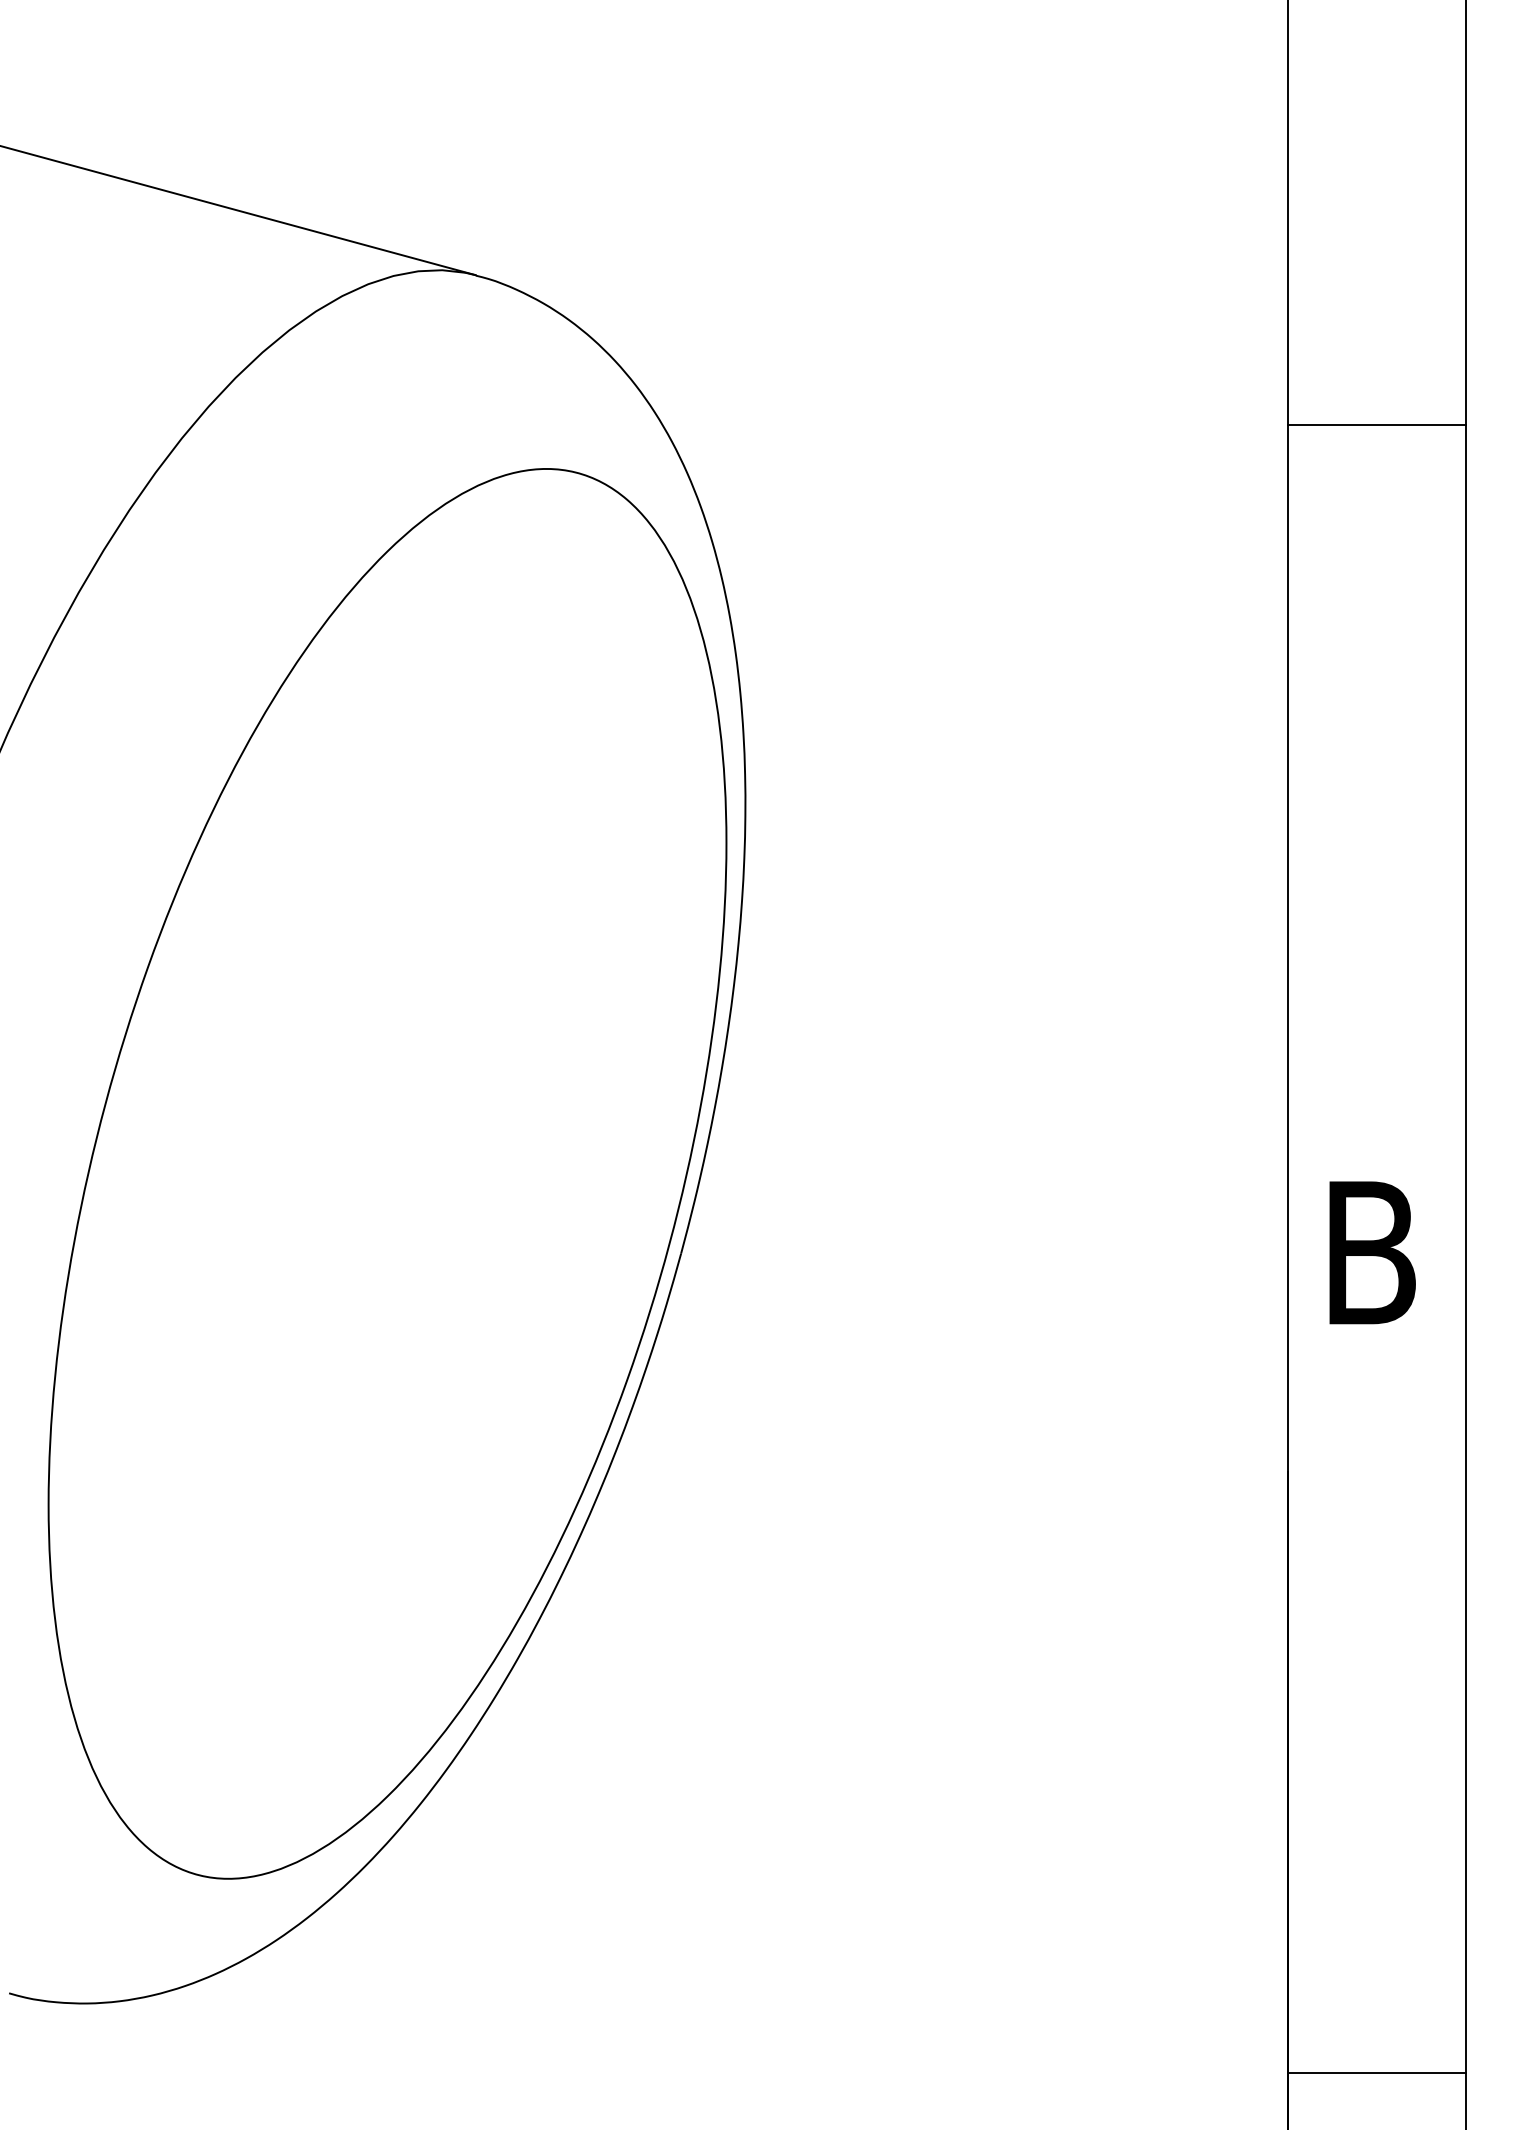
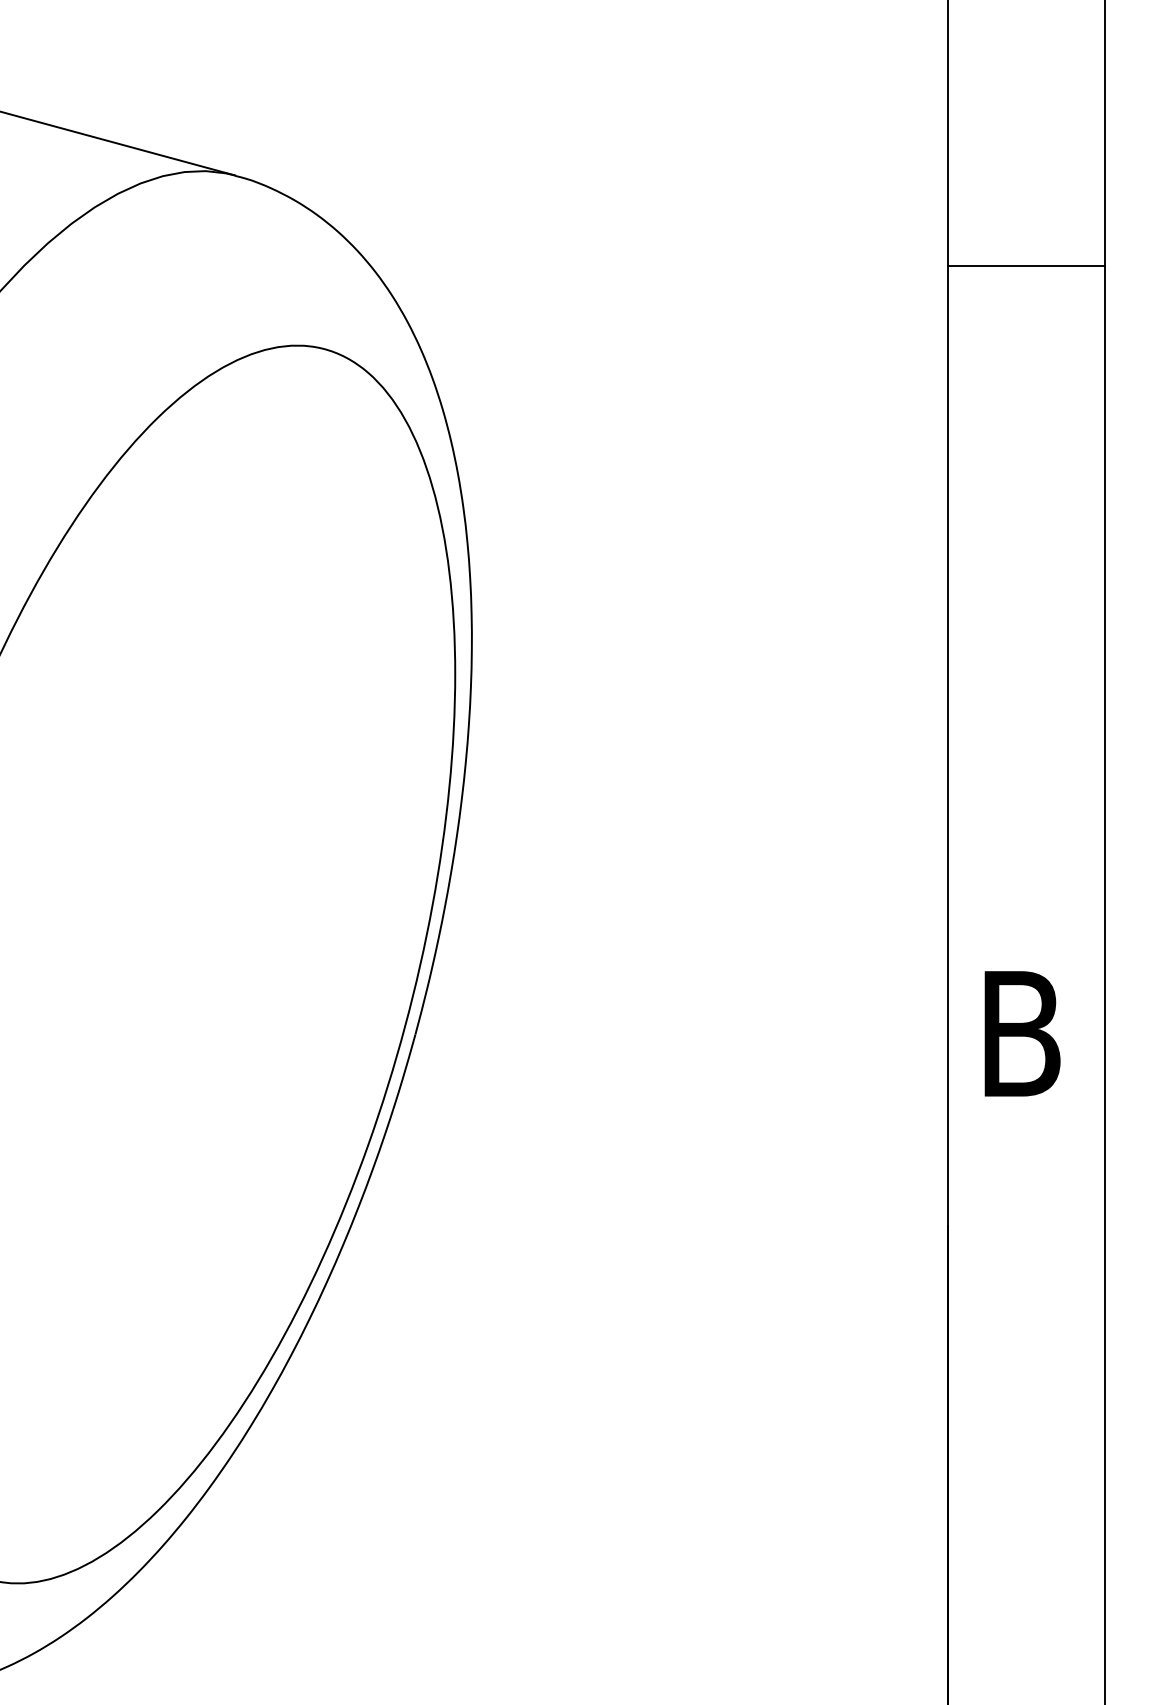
line: (1376, 425) -> (1025, 266), moved

